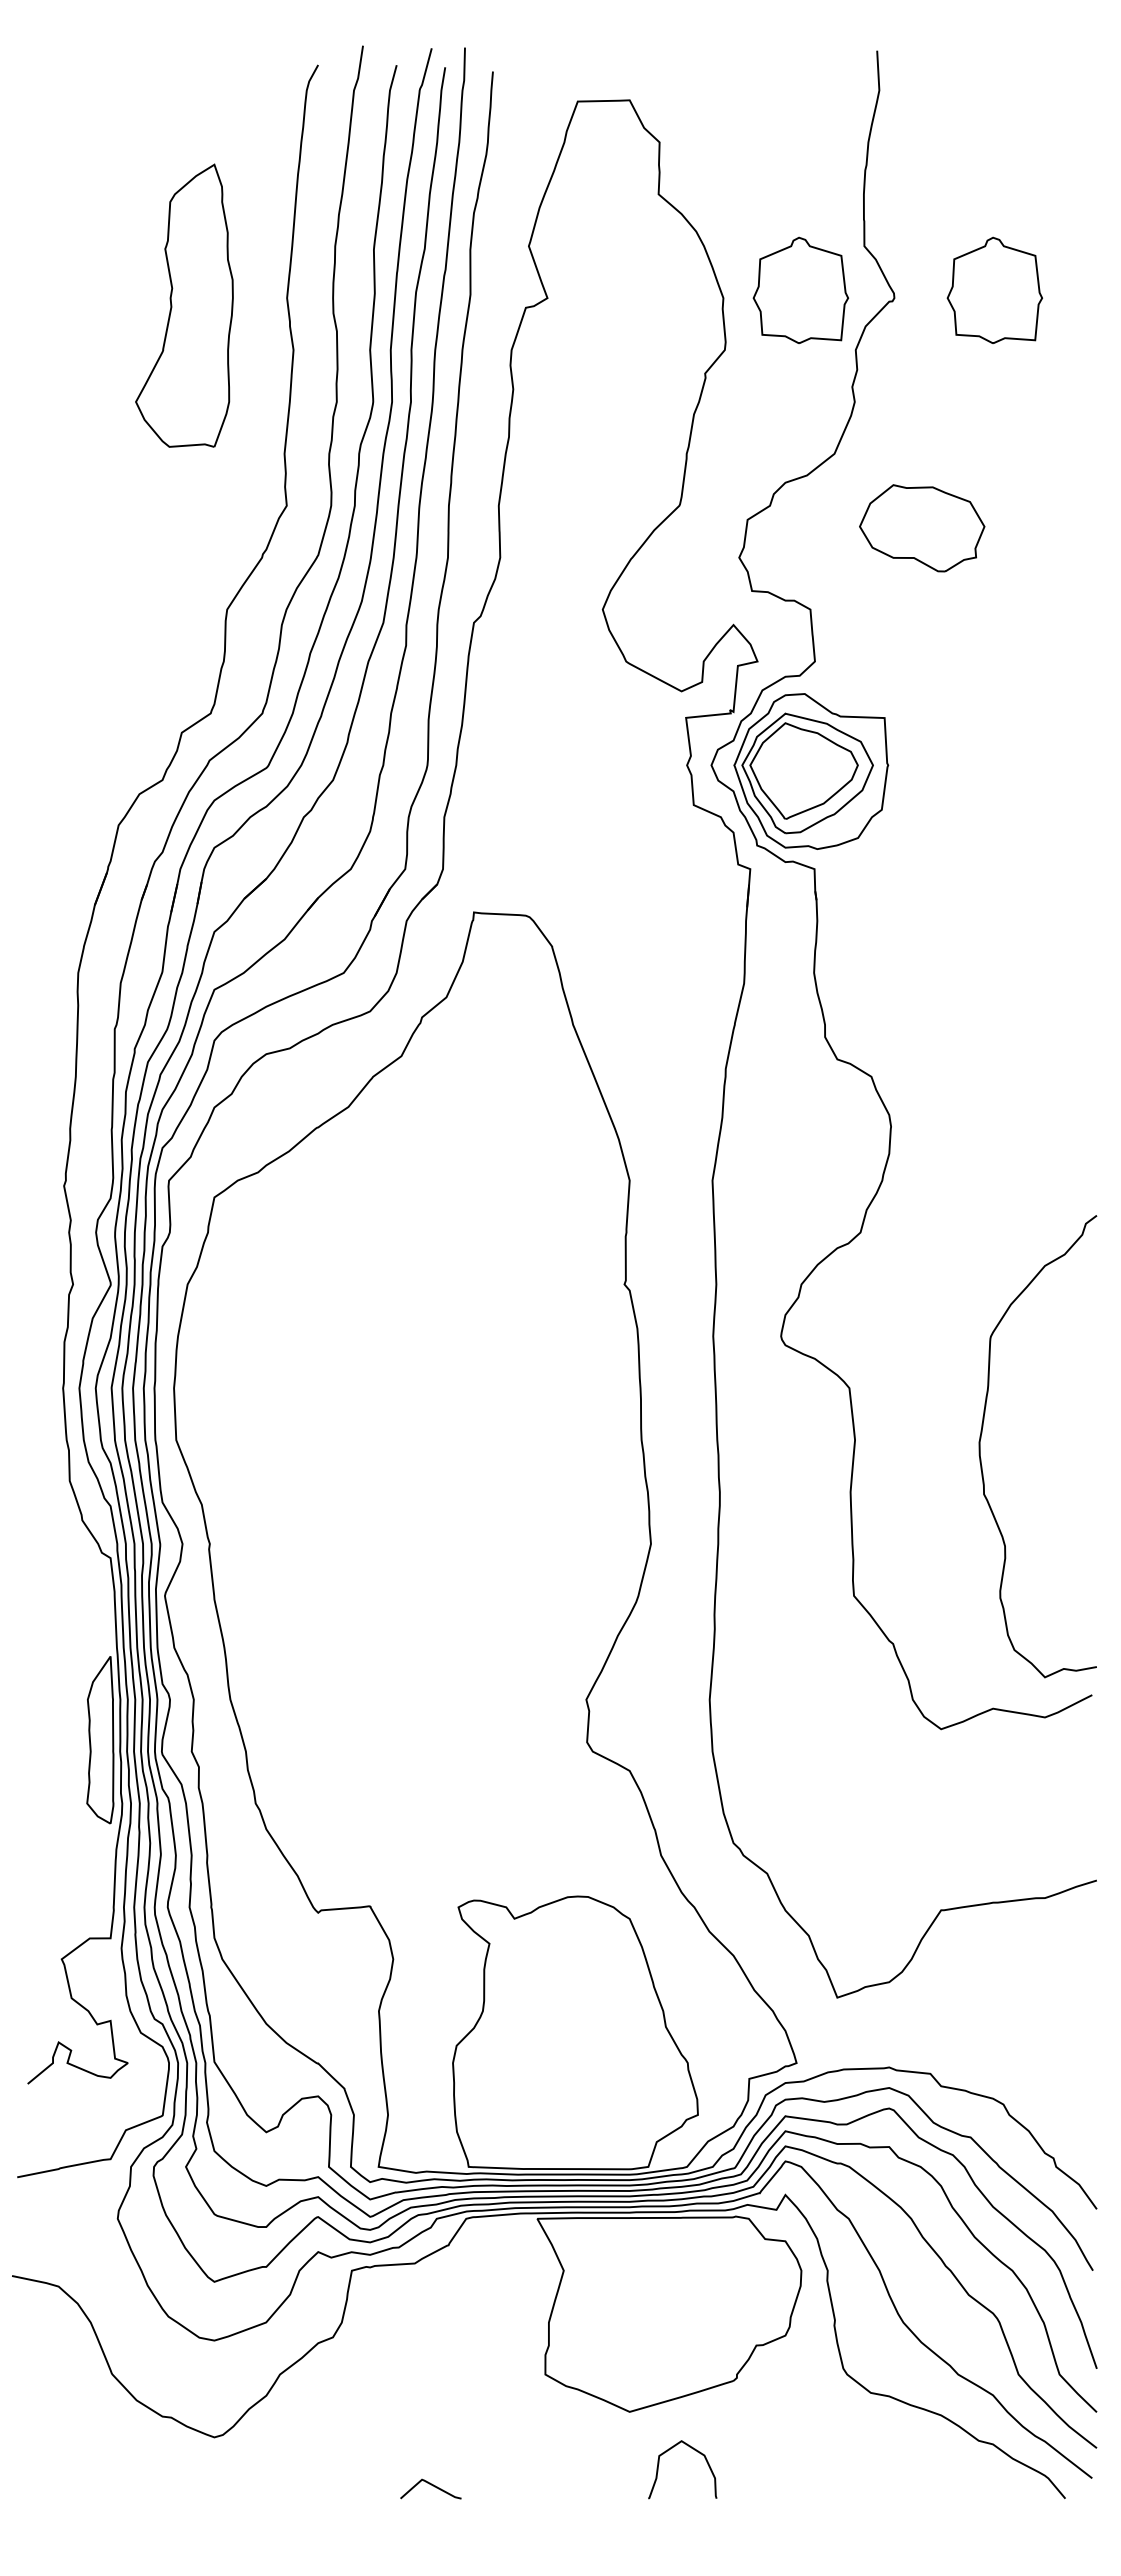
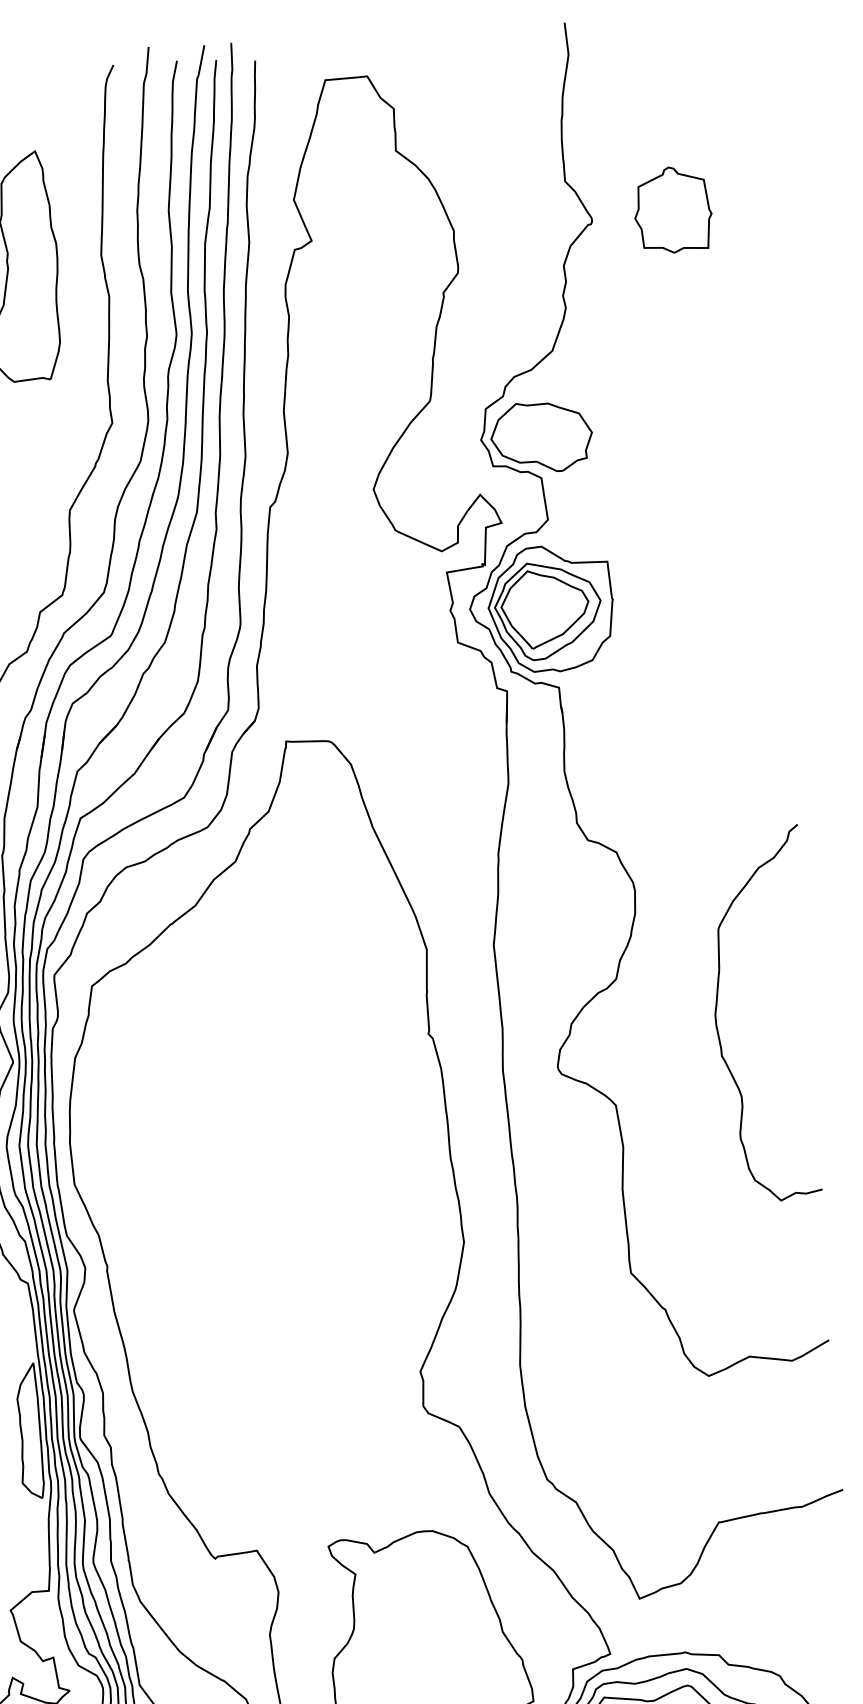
part: (800, 289) -> (515, 219), removed
part: (922, 528) -> (541, 437), moved
curve: (982, 1433) -> (717, 1006), moved

